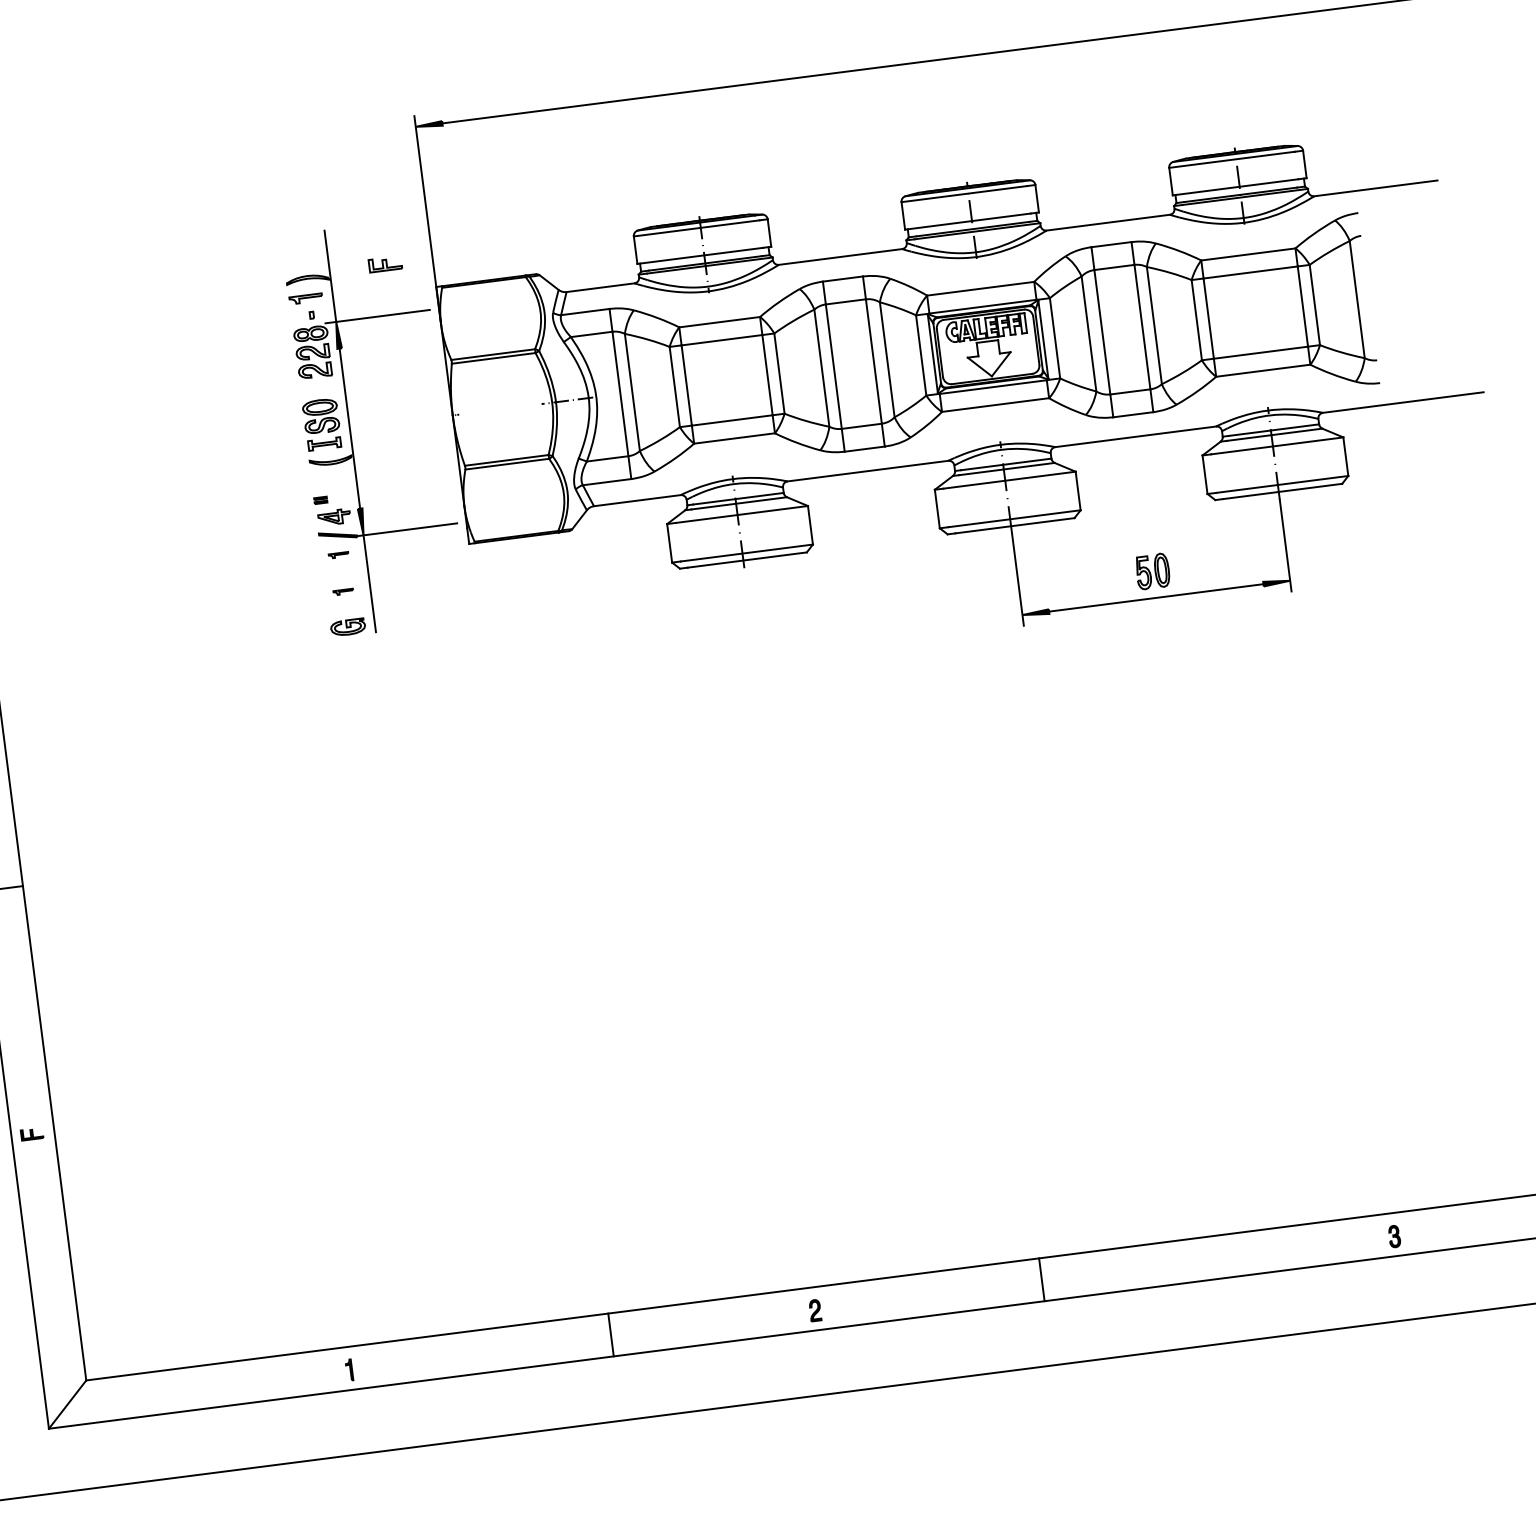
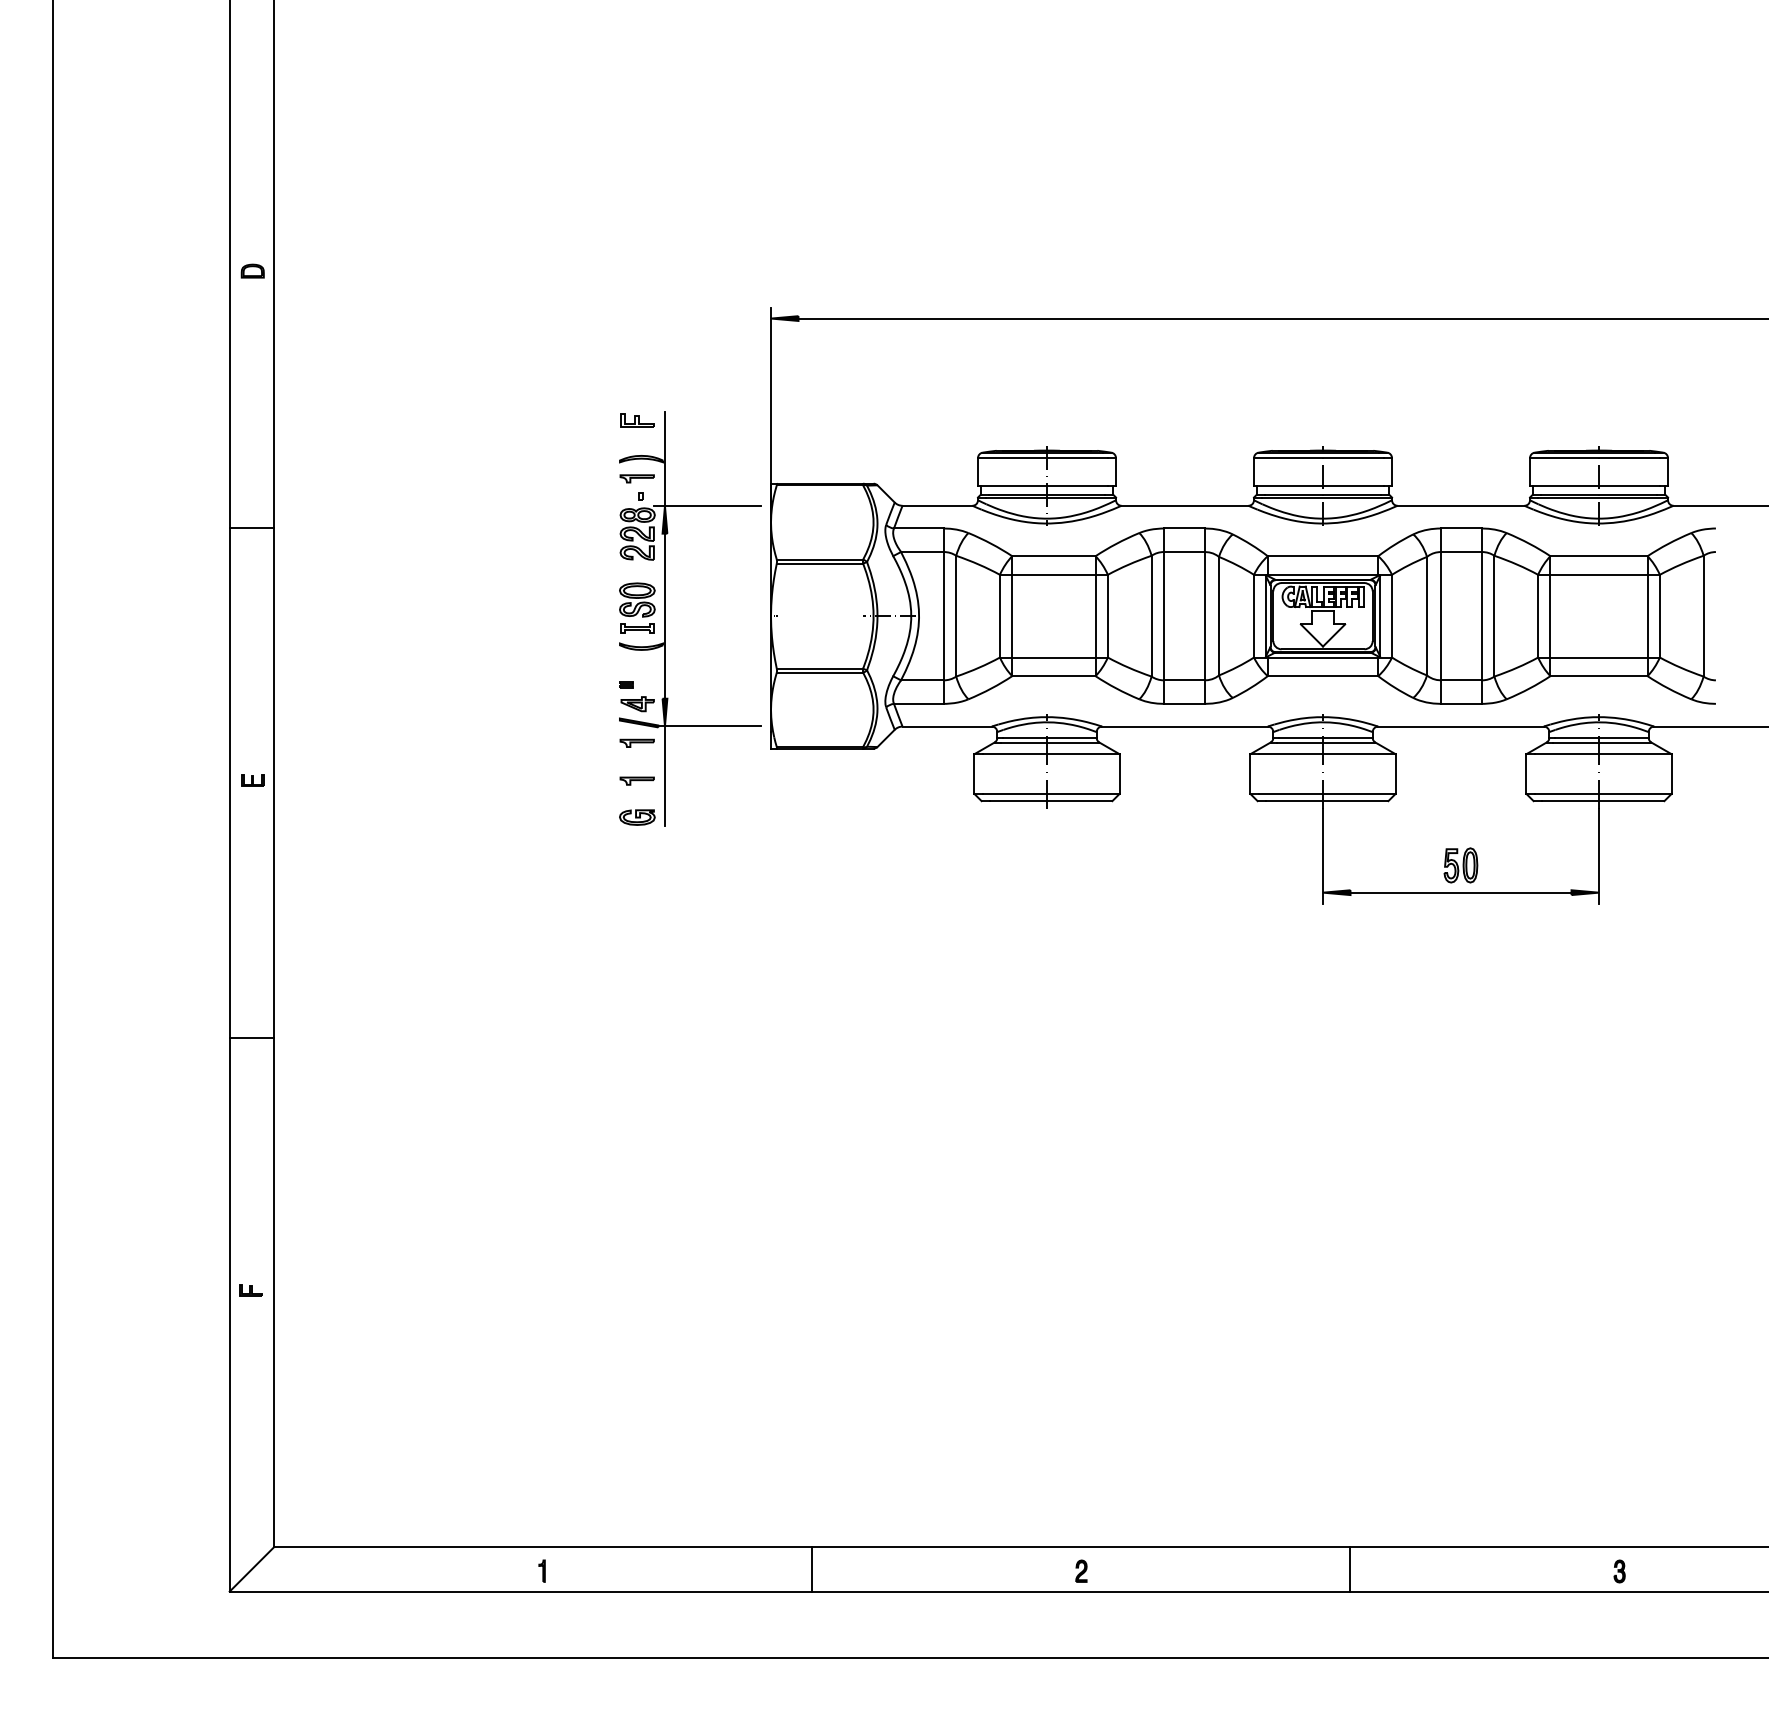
part: (385, 264) -> (637, 420), moved
part: (337, 554) -> (636, 742), size x1.67
part: (342, 591) -> (636, 780), size x1.67
line: (1042, 1279) -> (1350, 1569), moved
part: (815, 1309) -> (1081, 1570), moved

